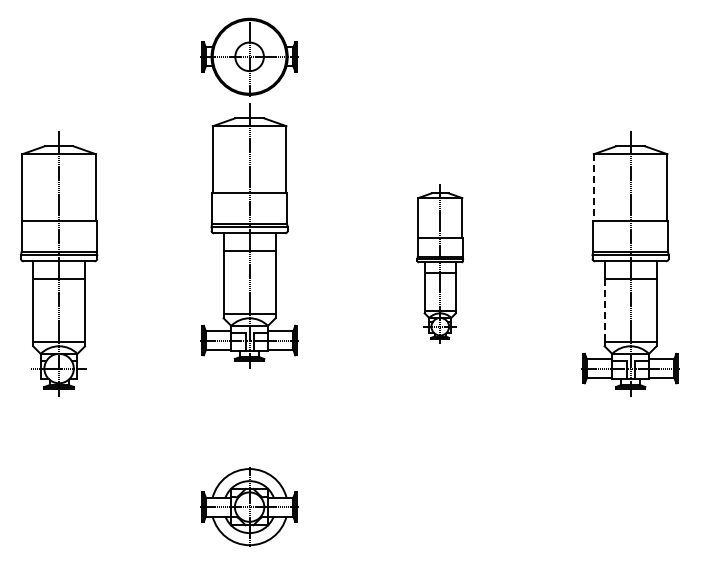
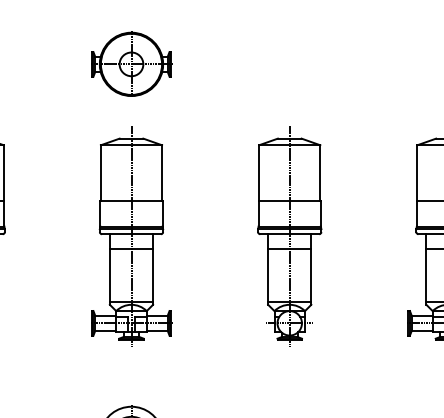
line: (593, 188) -> (417, 173), dashed -> solid
part: (249, 235) -> (131, 236), moved
part: (440, 263) -> (290, 236), size x1.67
line: (604, 310) -> (426, 275), dashed -> solid

